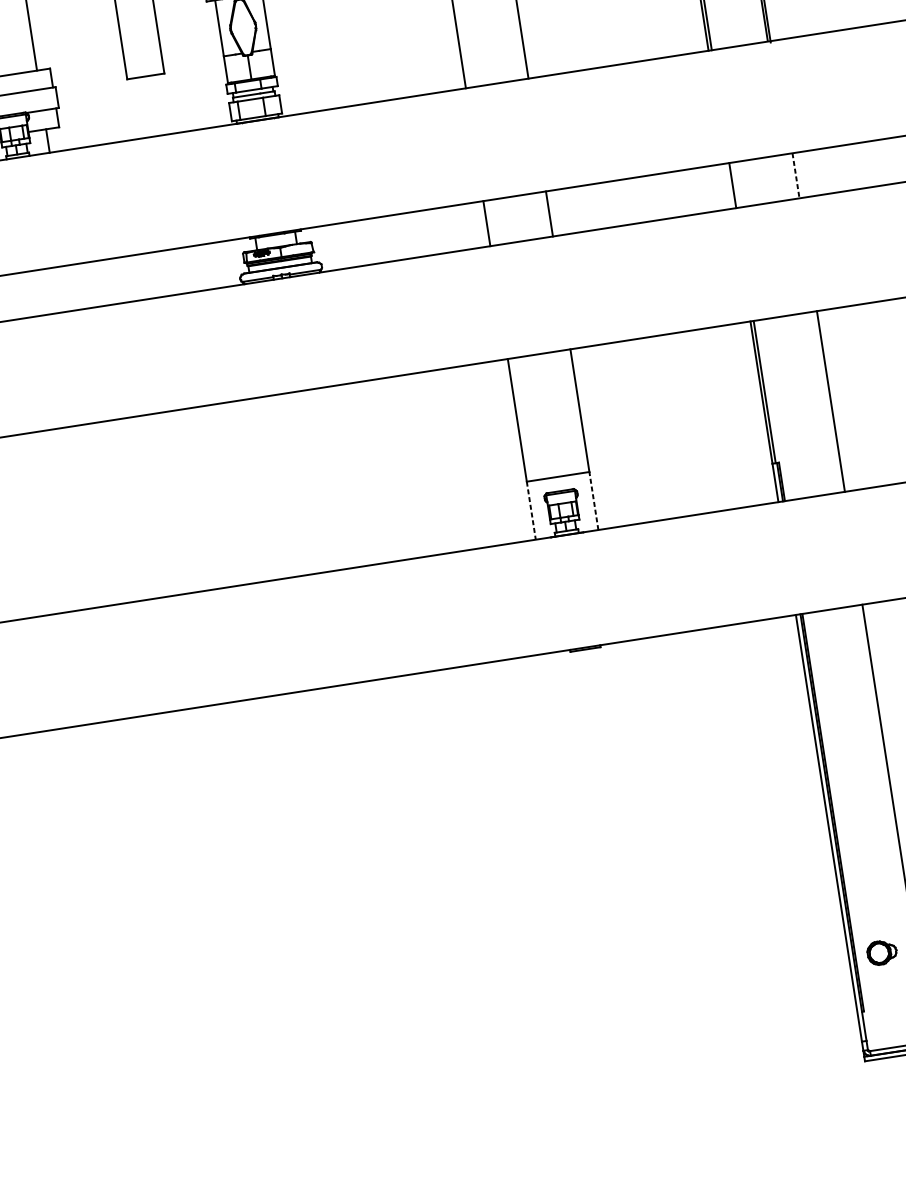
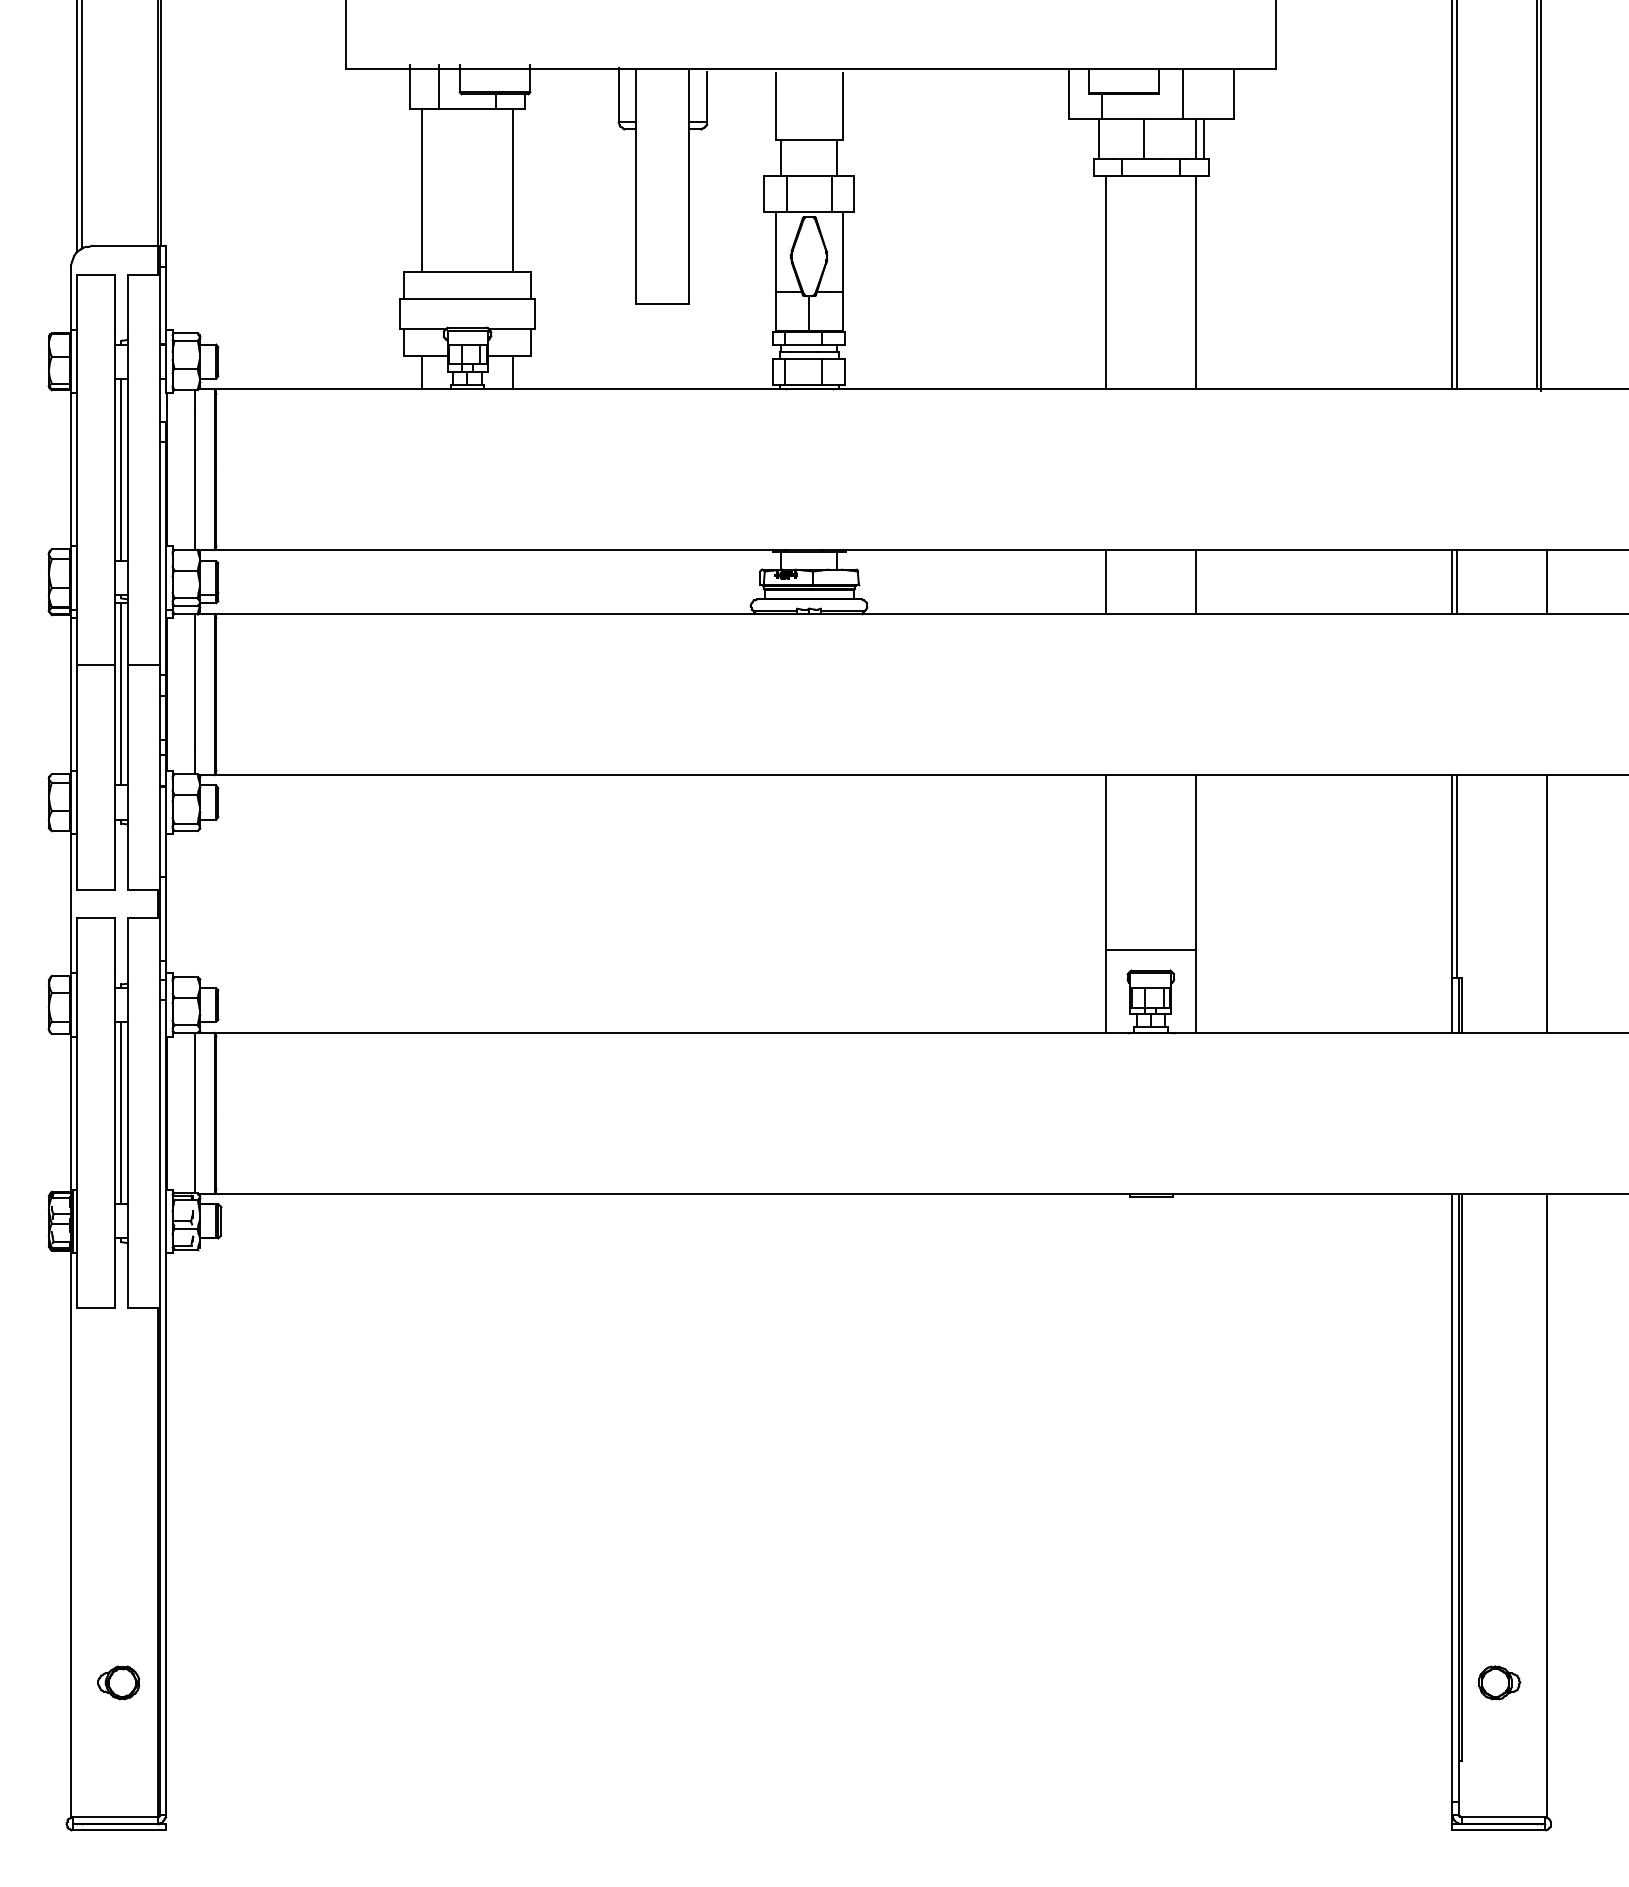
line: (796, 176) -> (1547, 582), dashed -> solid
line: (729, 186) -> (1452, 582), added
line: (593, 501) -> (1195, 991), dashed -> solid
line: (531, 511) -> (1106, 992), dashed -> solid

